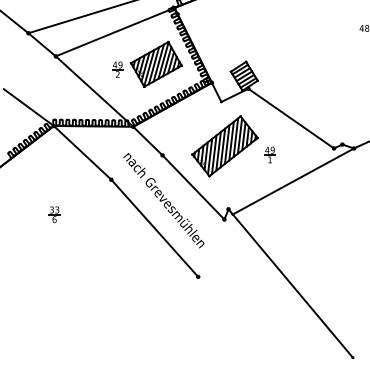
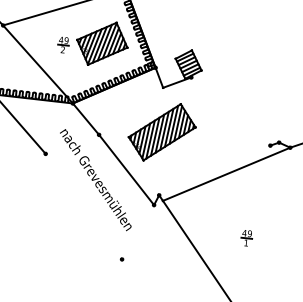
line: (291, 118) -> (231, 111), removed
part: (269, 154) -> (246, 237), moved
line: (154, 227) -> (83, 205), removed

